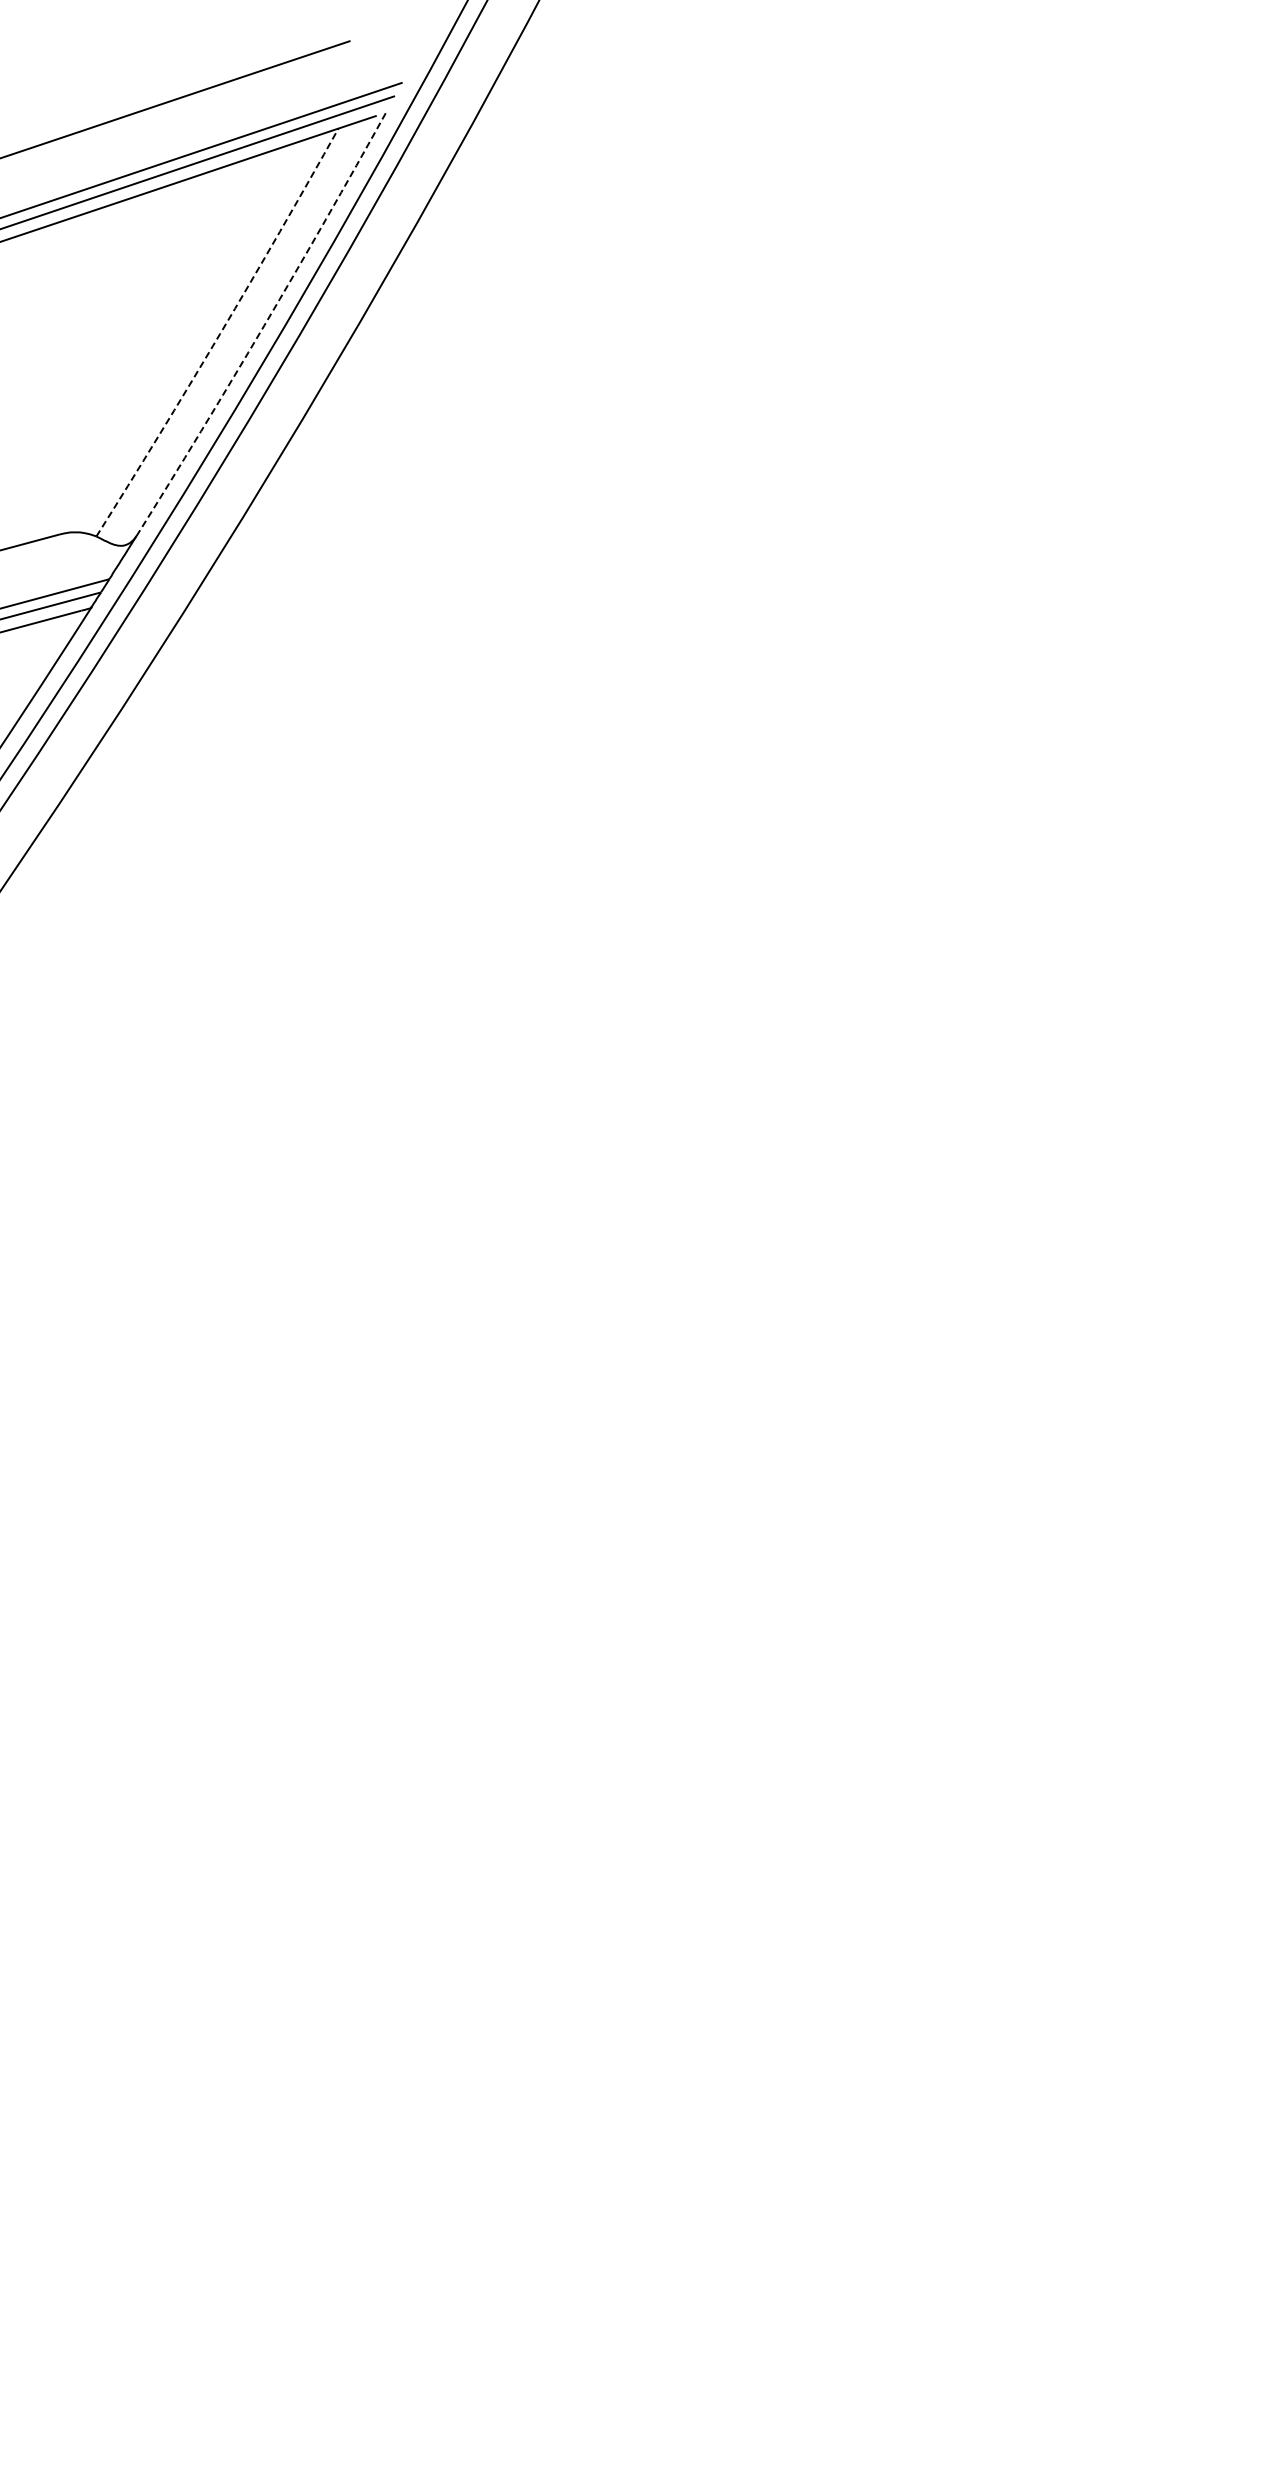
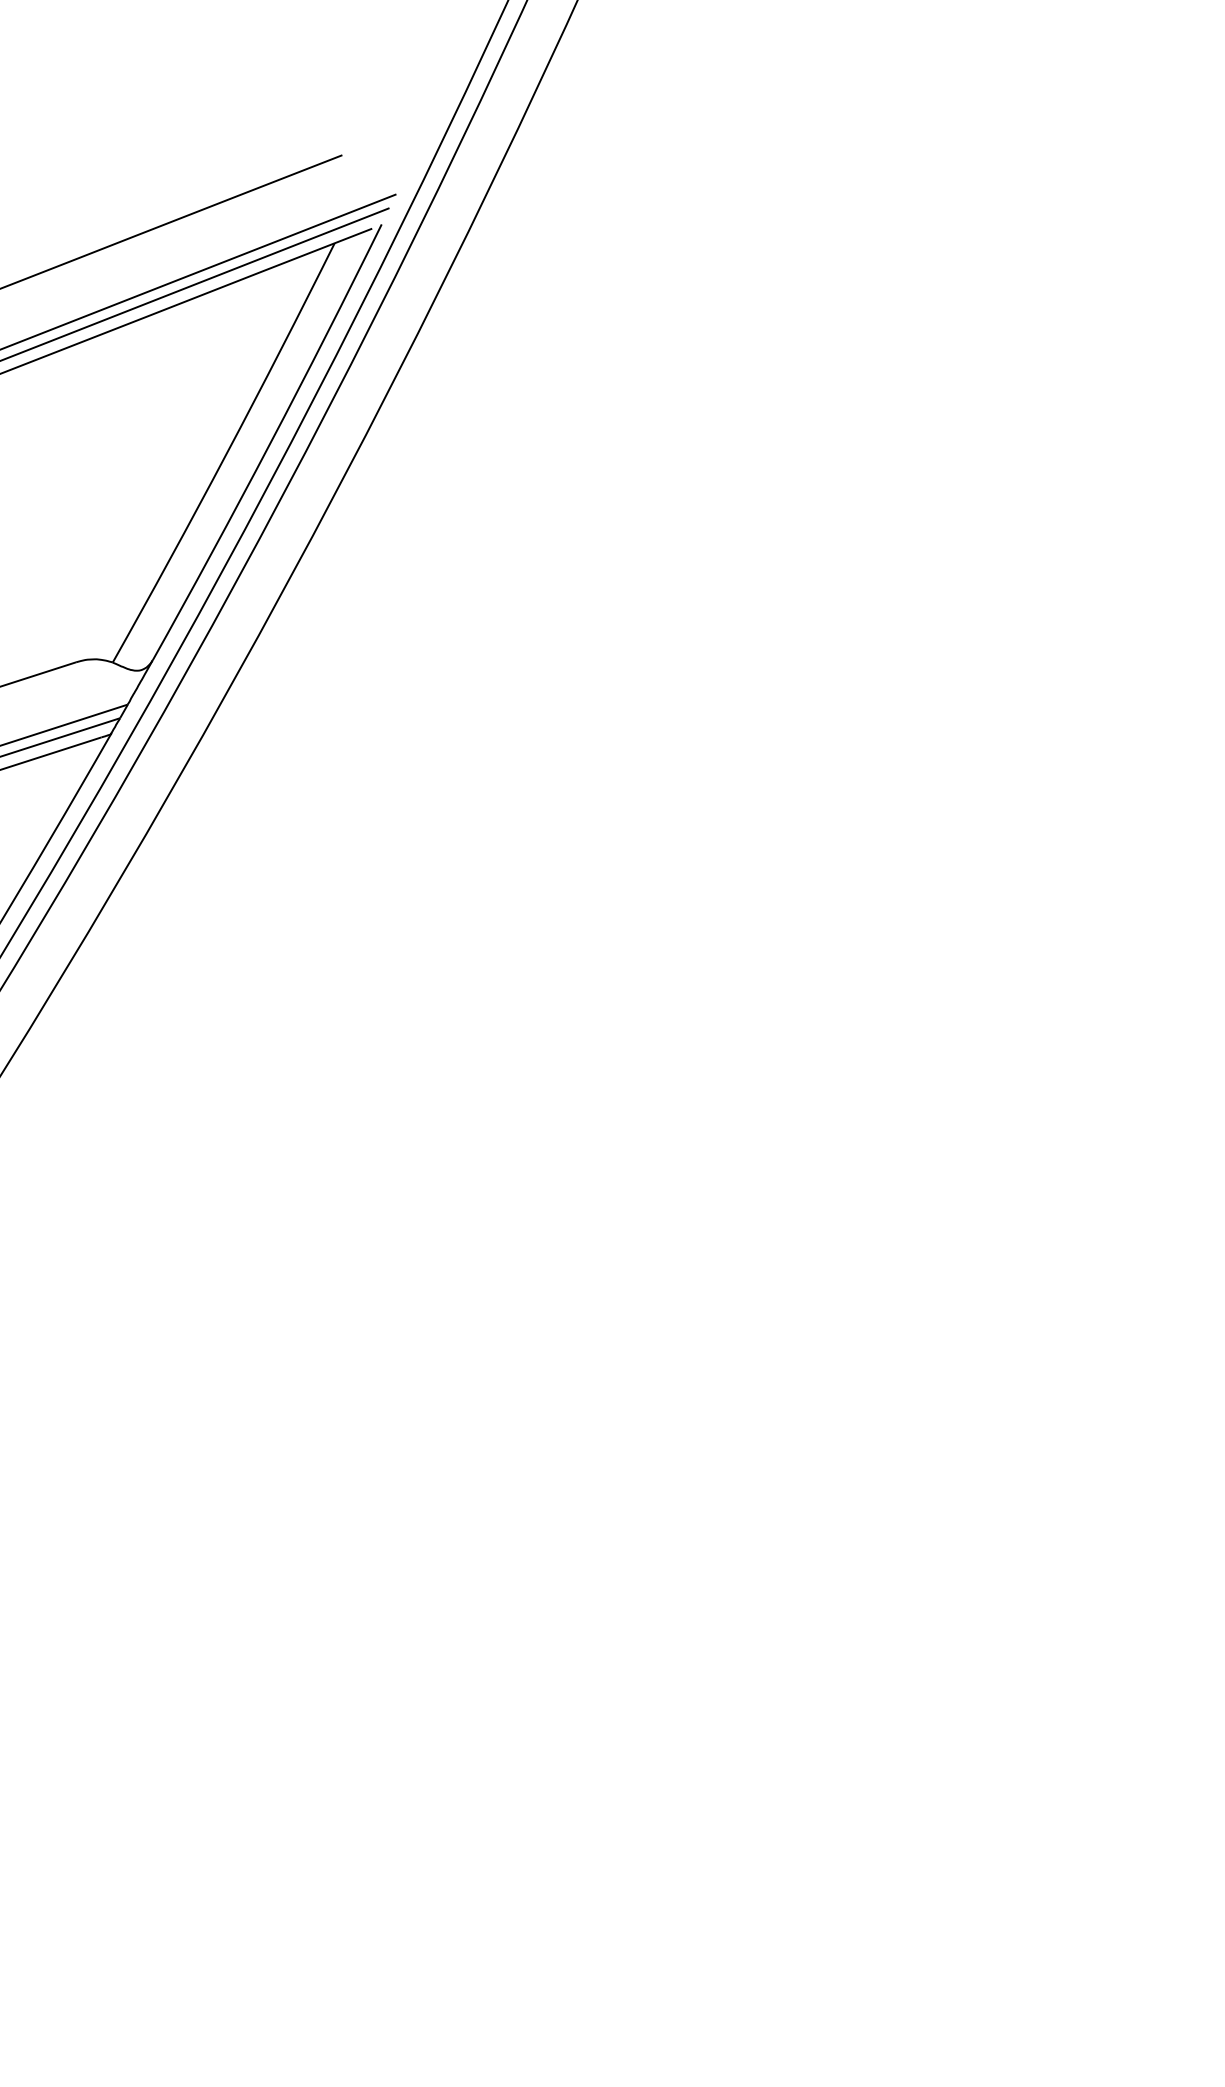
arc: (264, 325) -> (270, 443), dashed -> solid
arc: (220, 334) -> (226, 454), dashed -> solid

